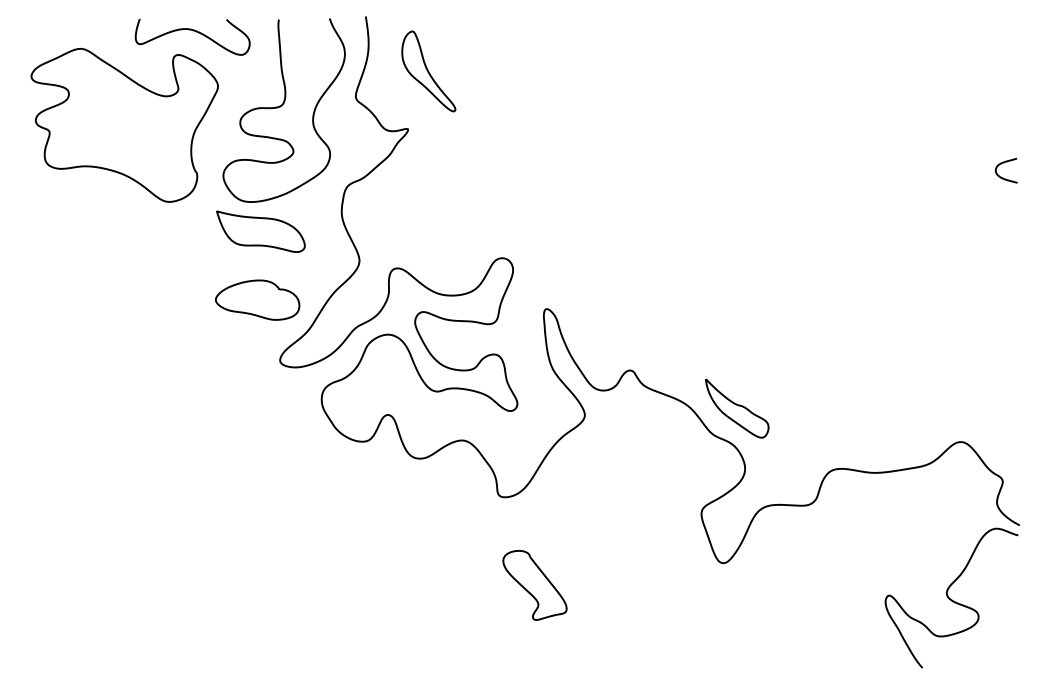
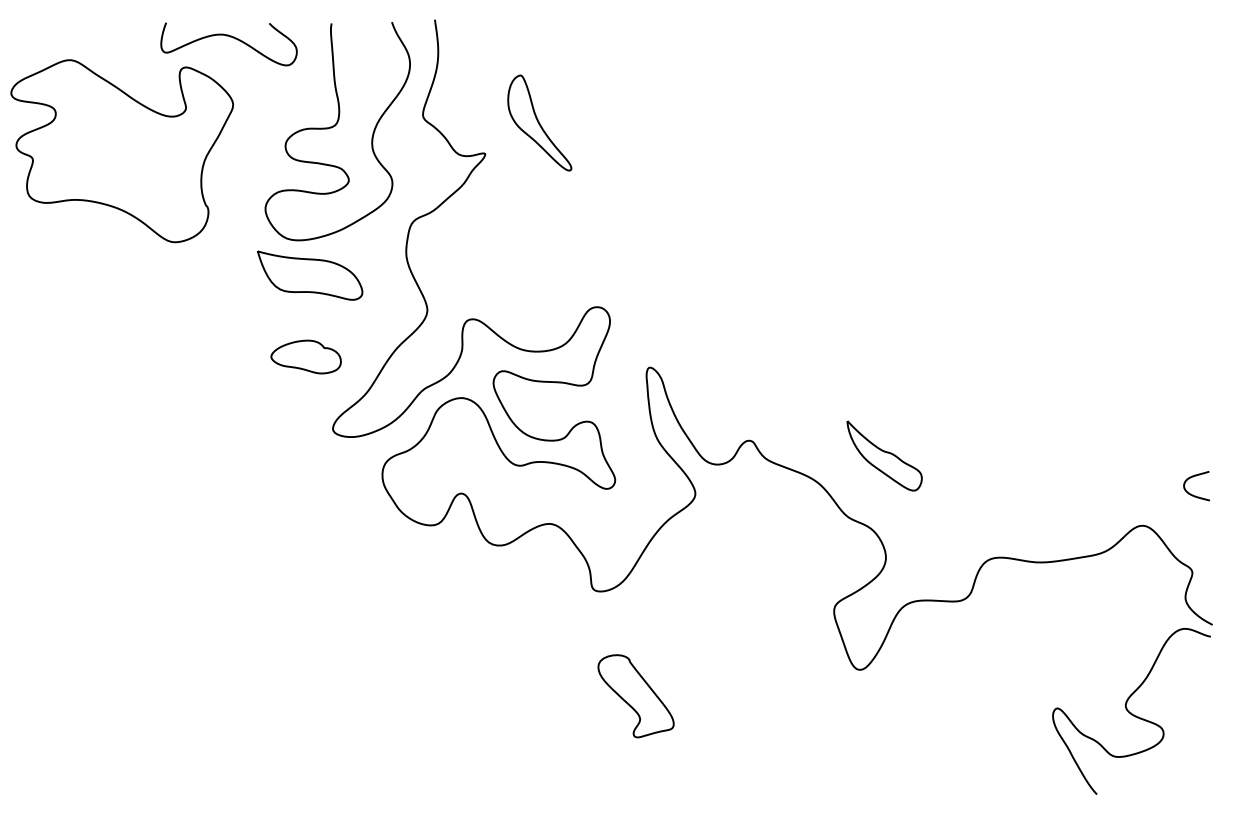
part: (428, 70) -> (539, 122), moved
part: (124, 125) -> (122, 151), moved
curve: (1003, 177) -> (1193, 494), moved
part: (257, 299) -> (305, 356), size x0.7
part: (737, 408) -> (884, 455), moved

